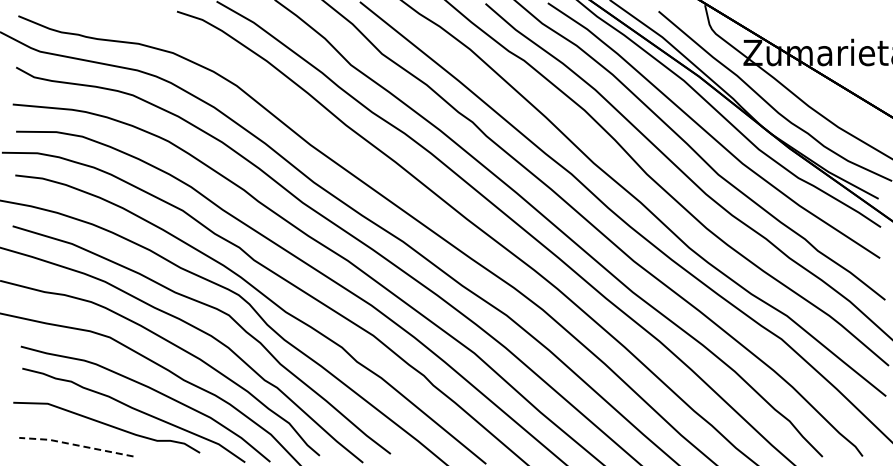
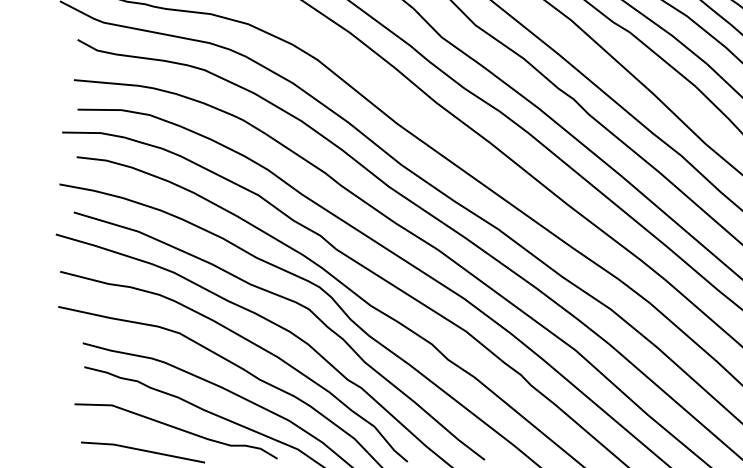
line: (75, 445) -> (142, 450), dashed -> solid

